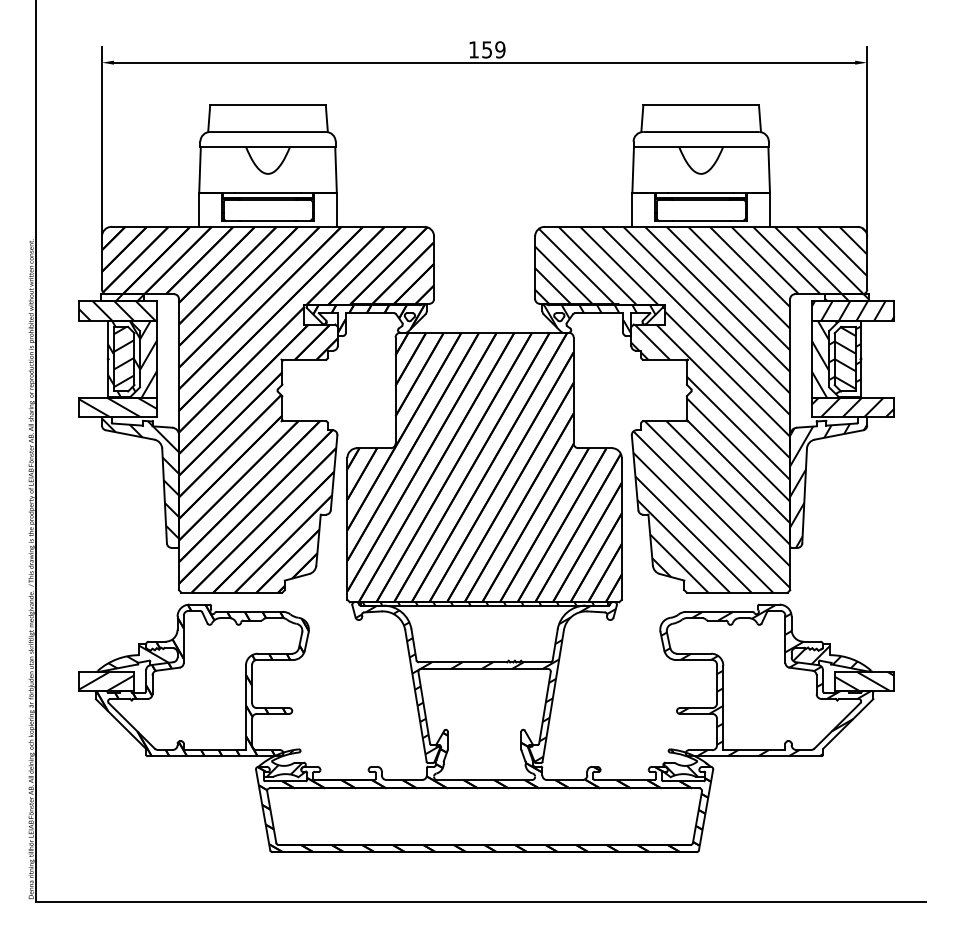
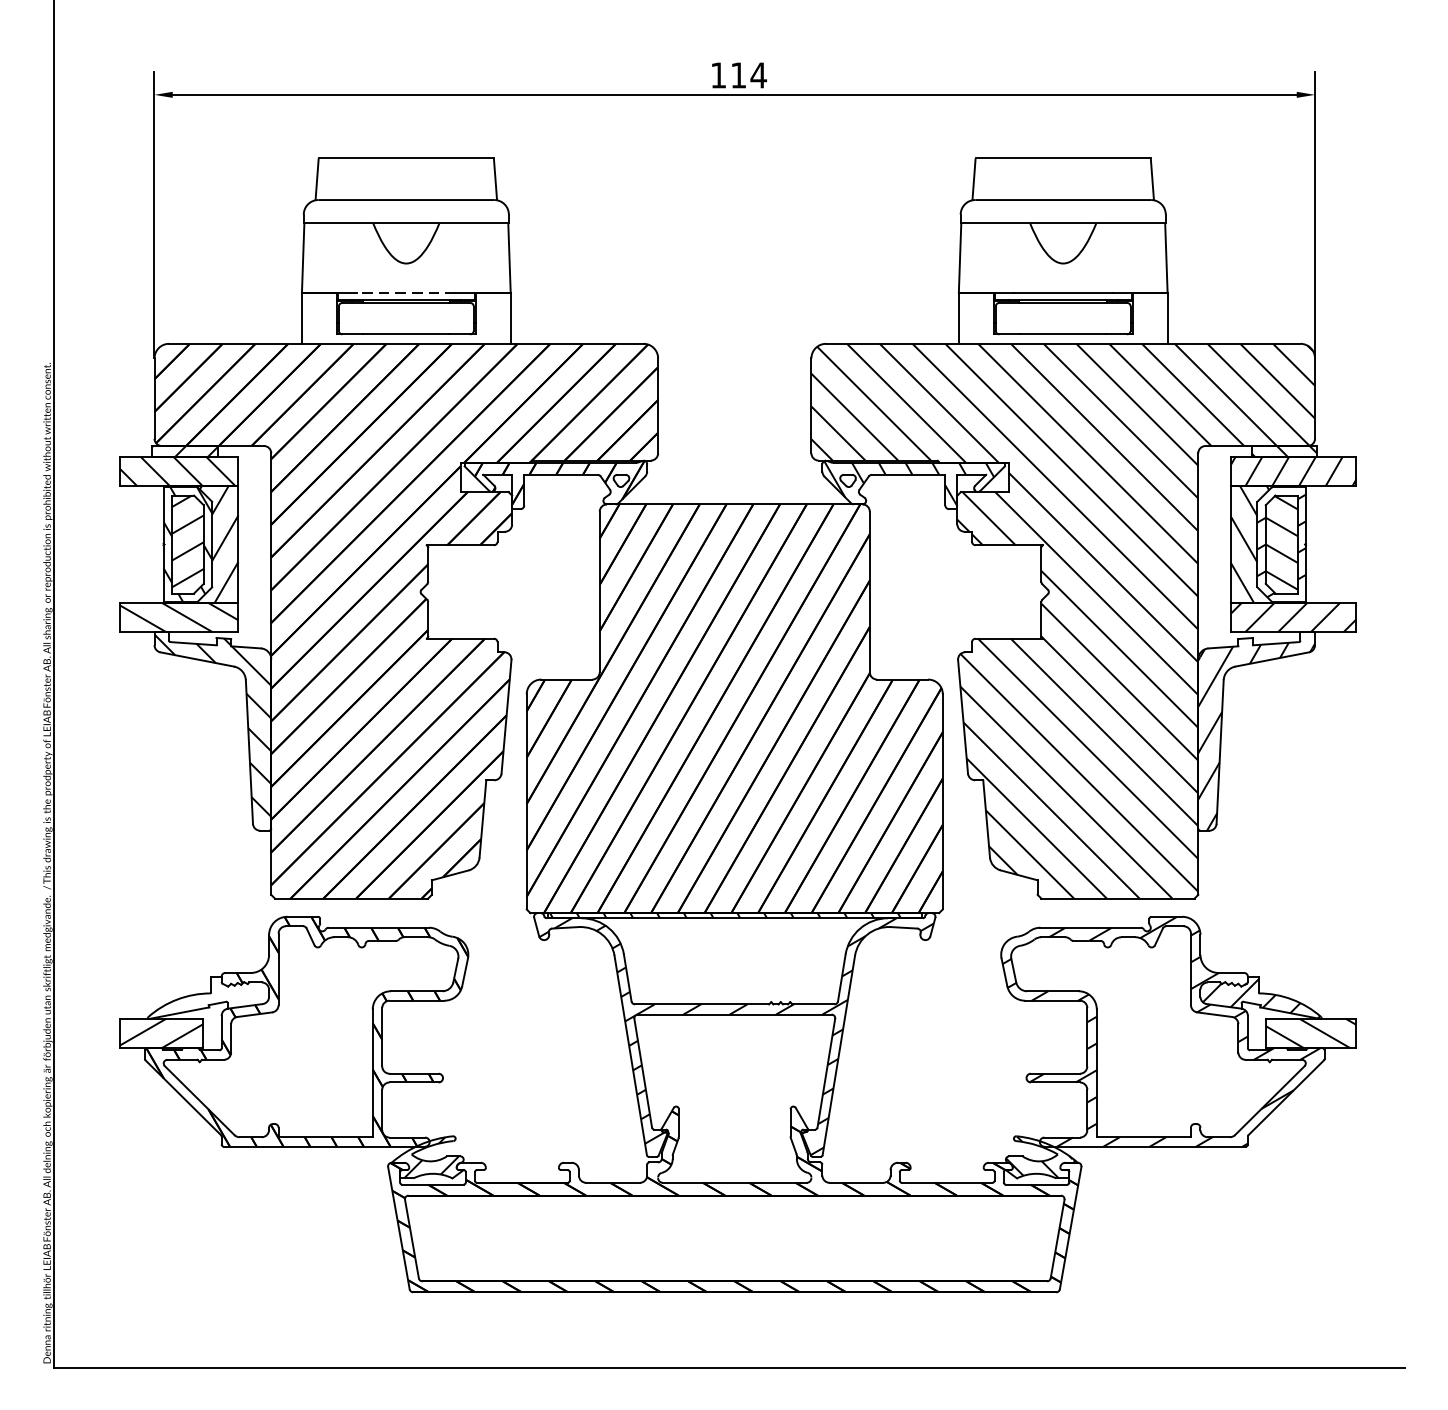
text: (493, 49) -> (748, 74), 159 -> 114
line: (268, 193) -> (407, 293), solid -> dashed
hatch: (142, 656) -> (215, 995), removed

